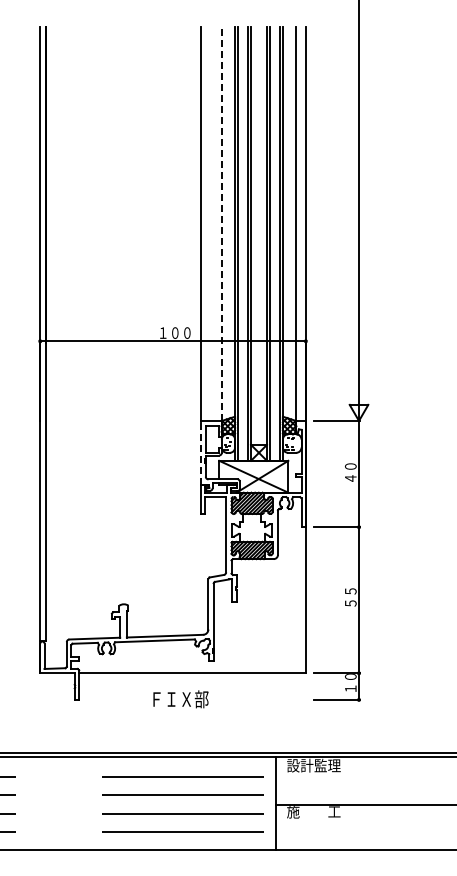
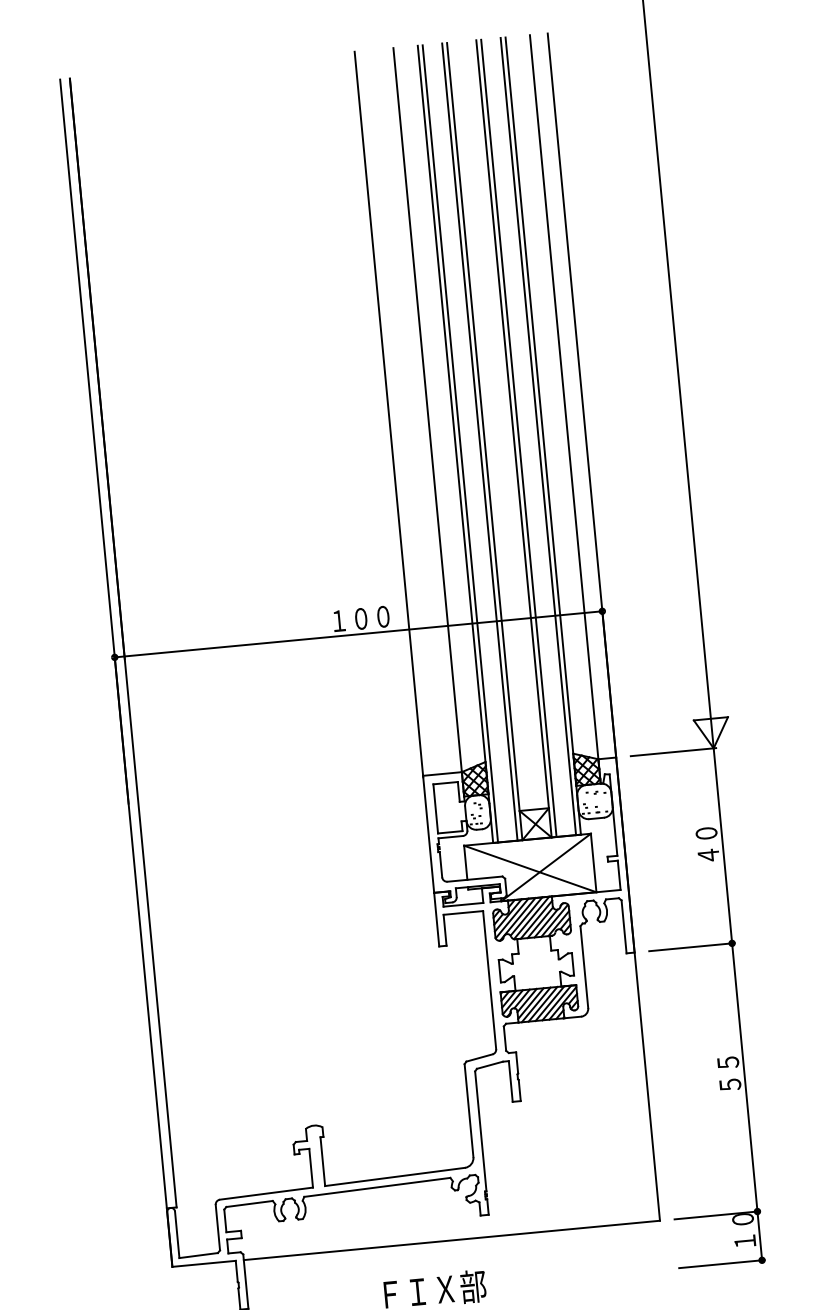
line: (221, 223) -> (427, 409), dashed -> solid
line: (200, 452) -> (428, 833), dashed -> solid

